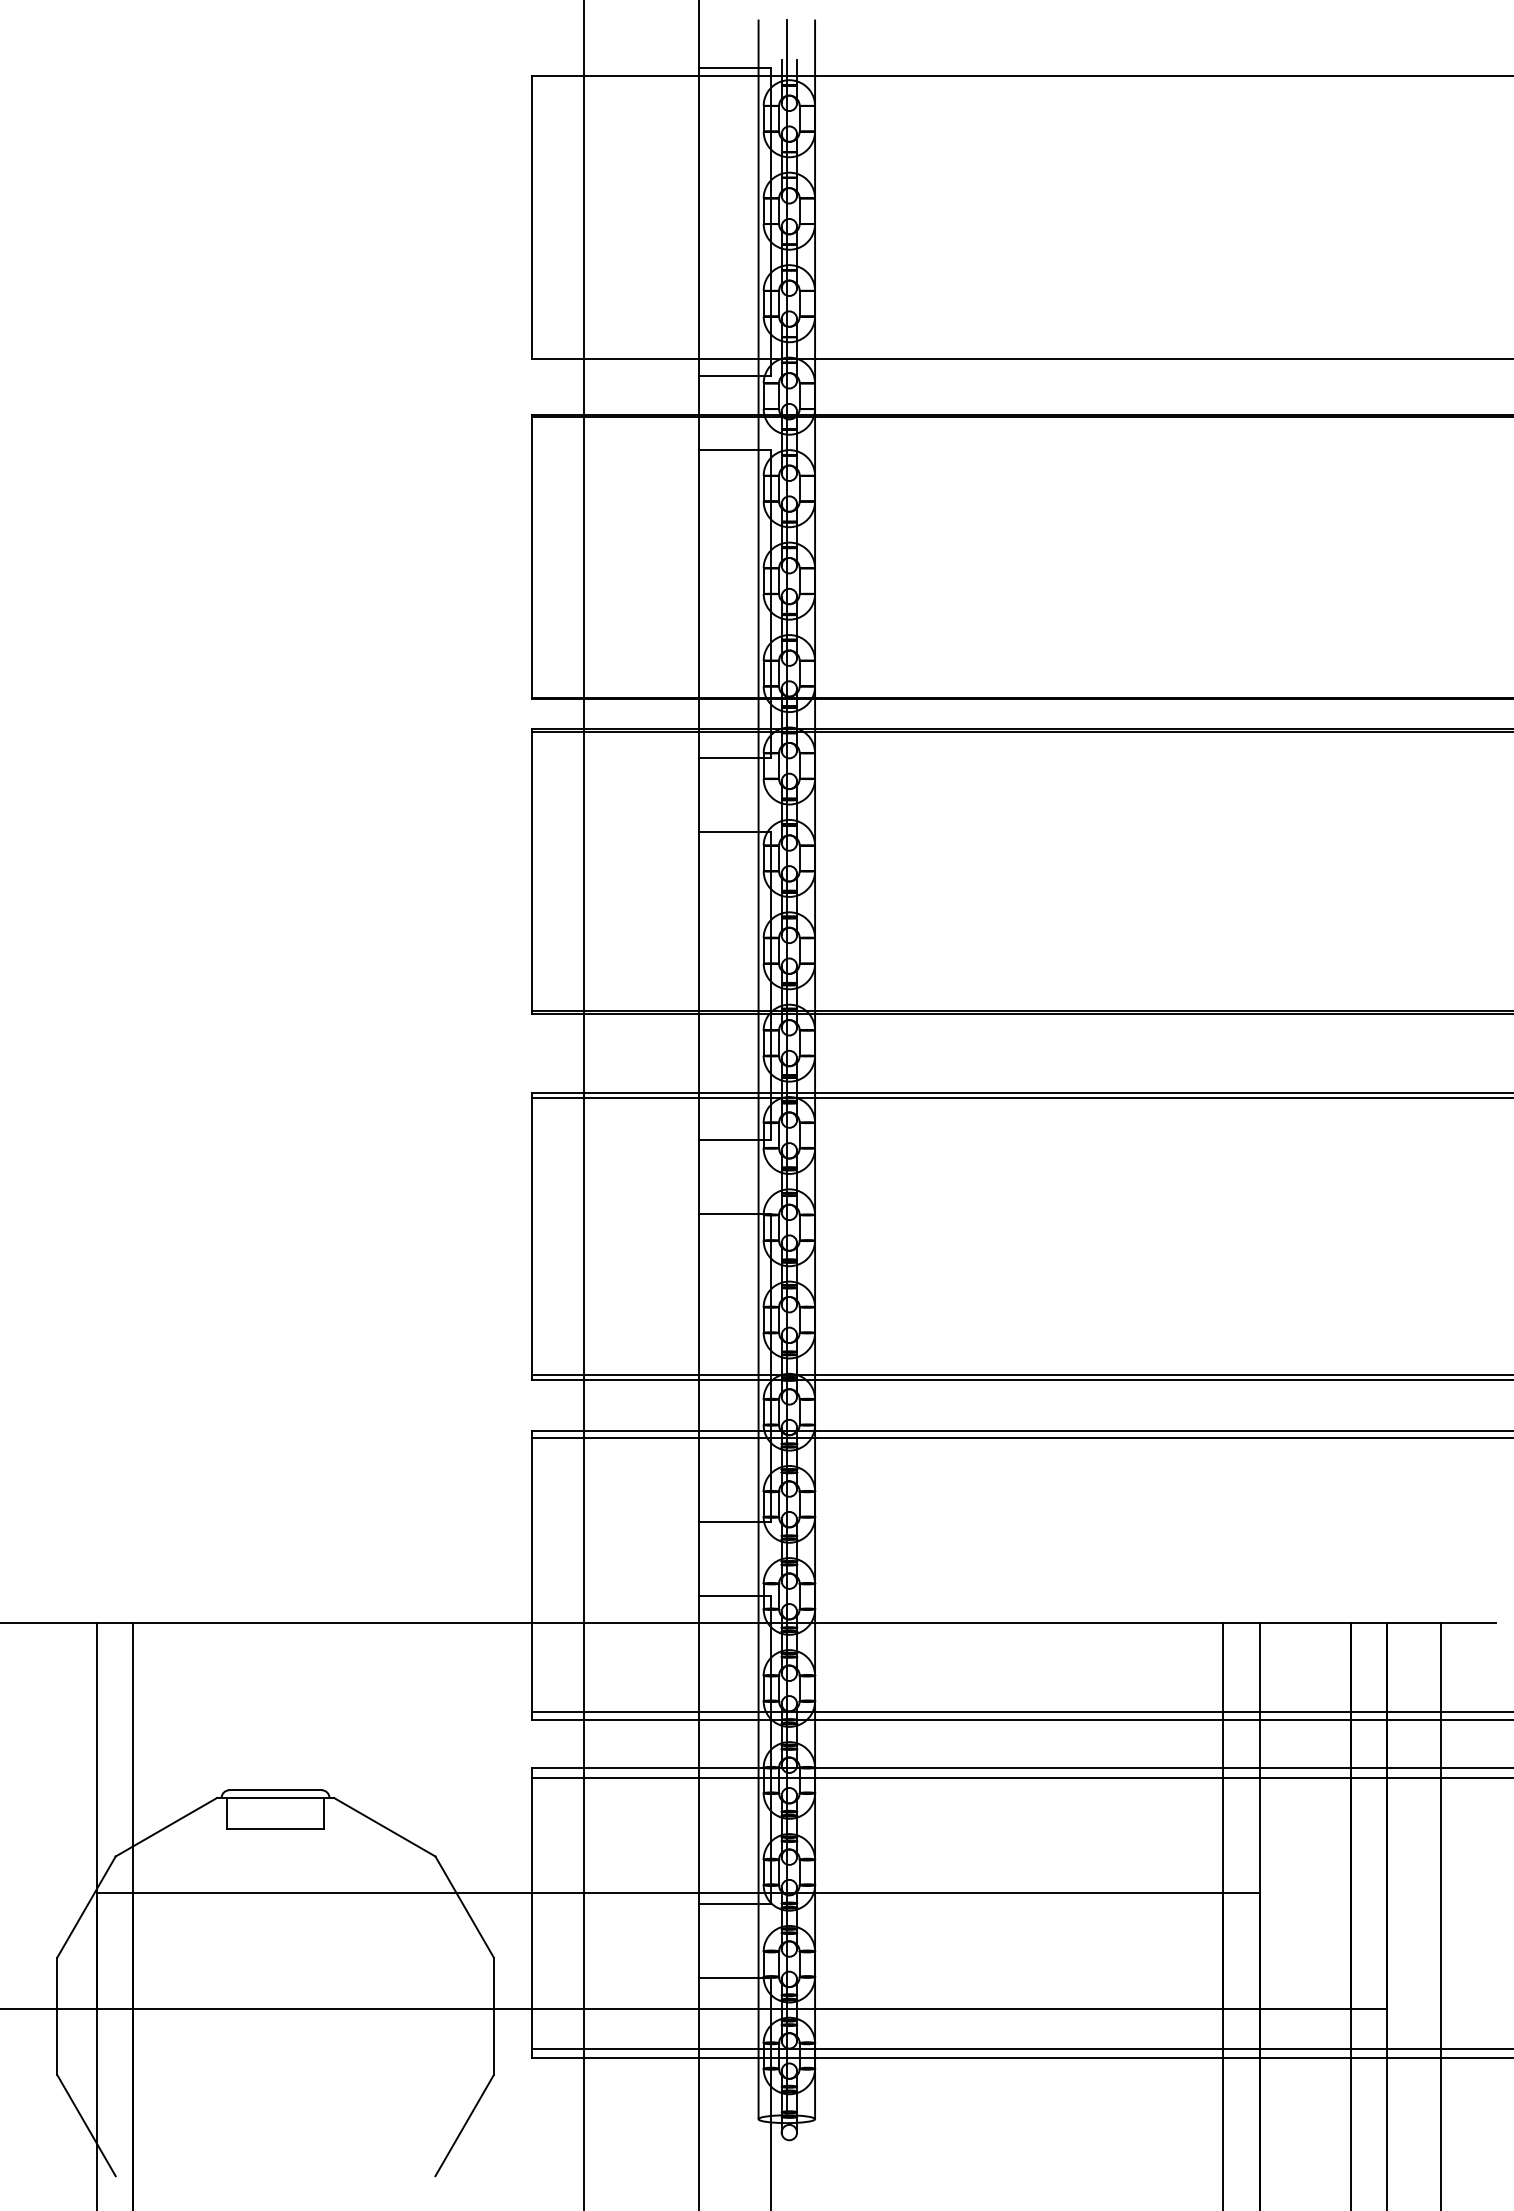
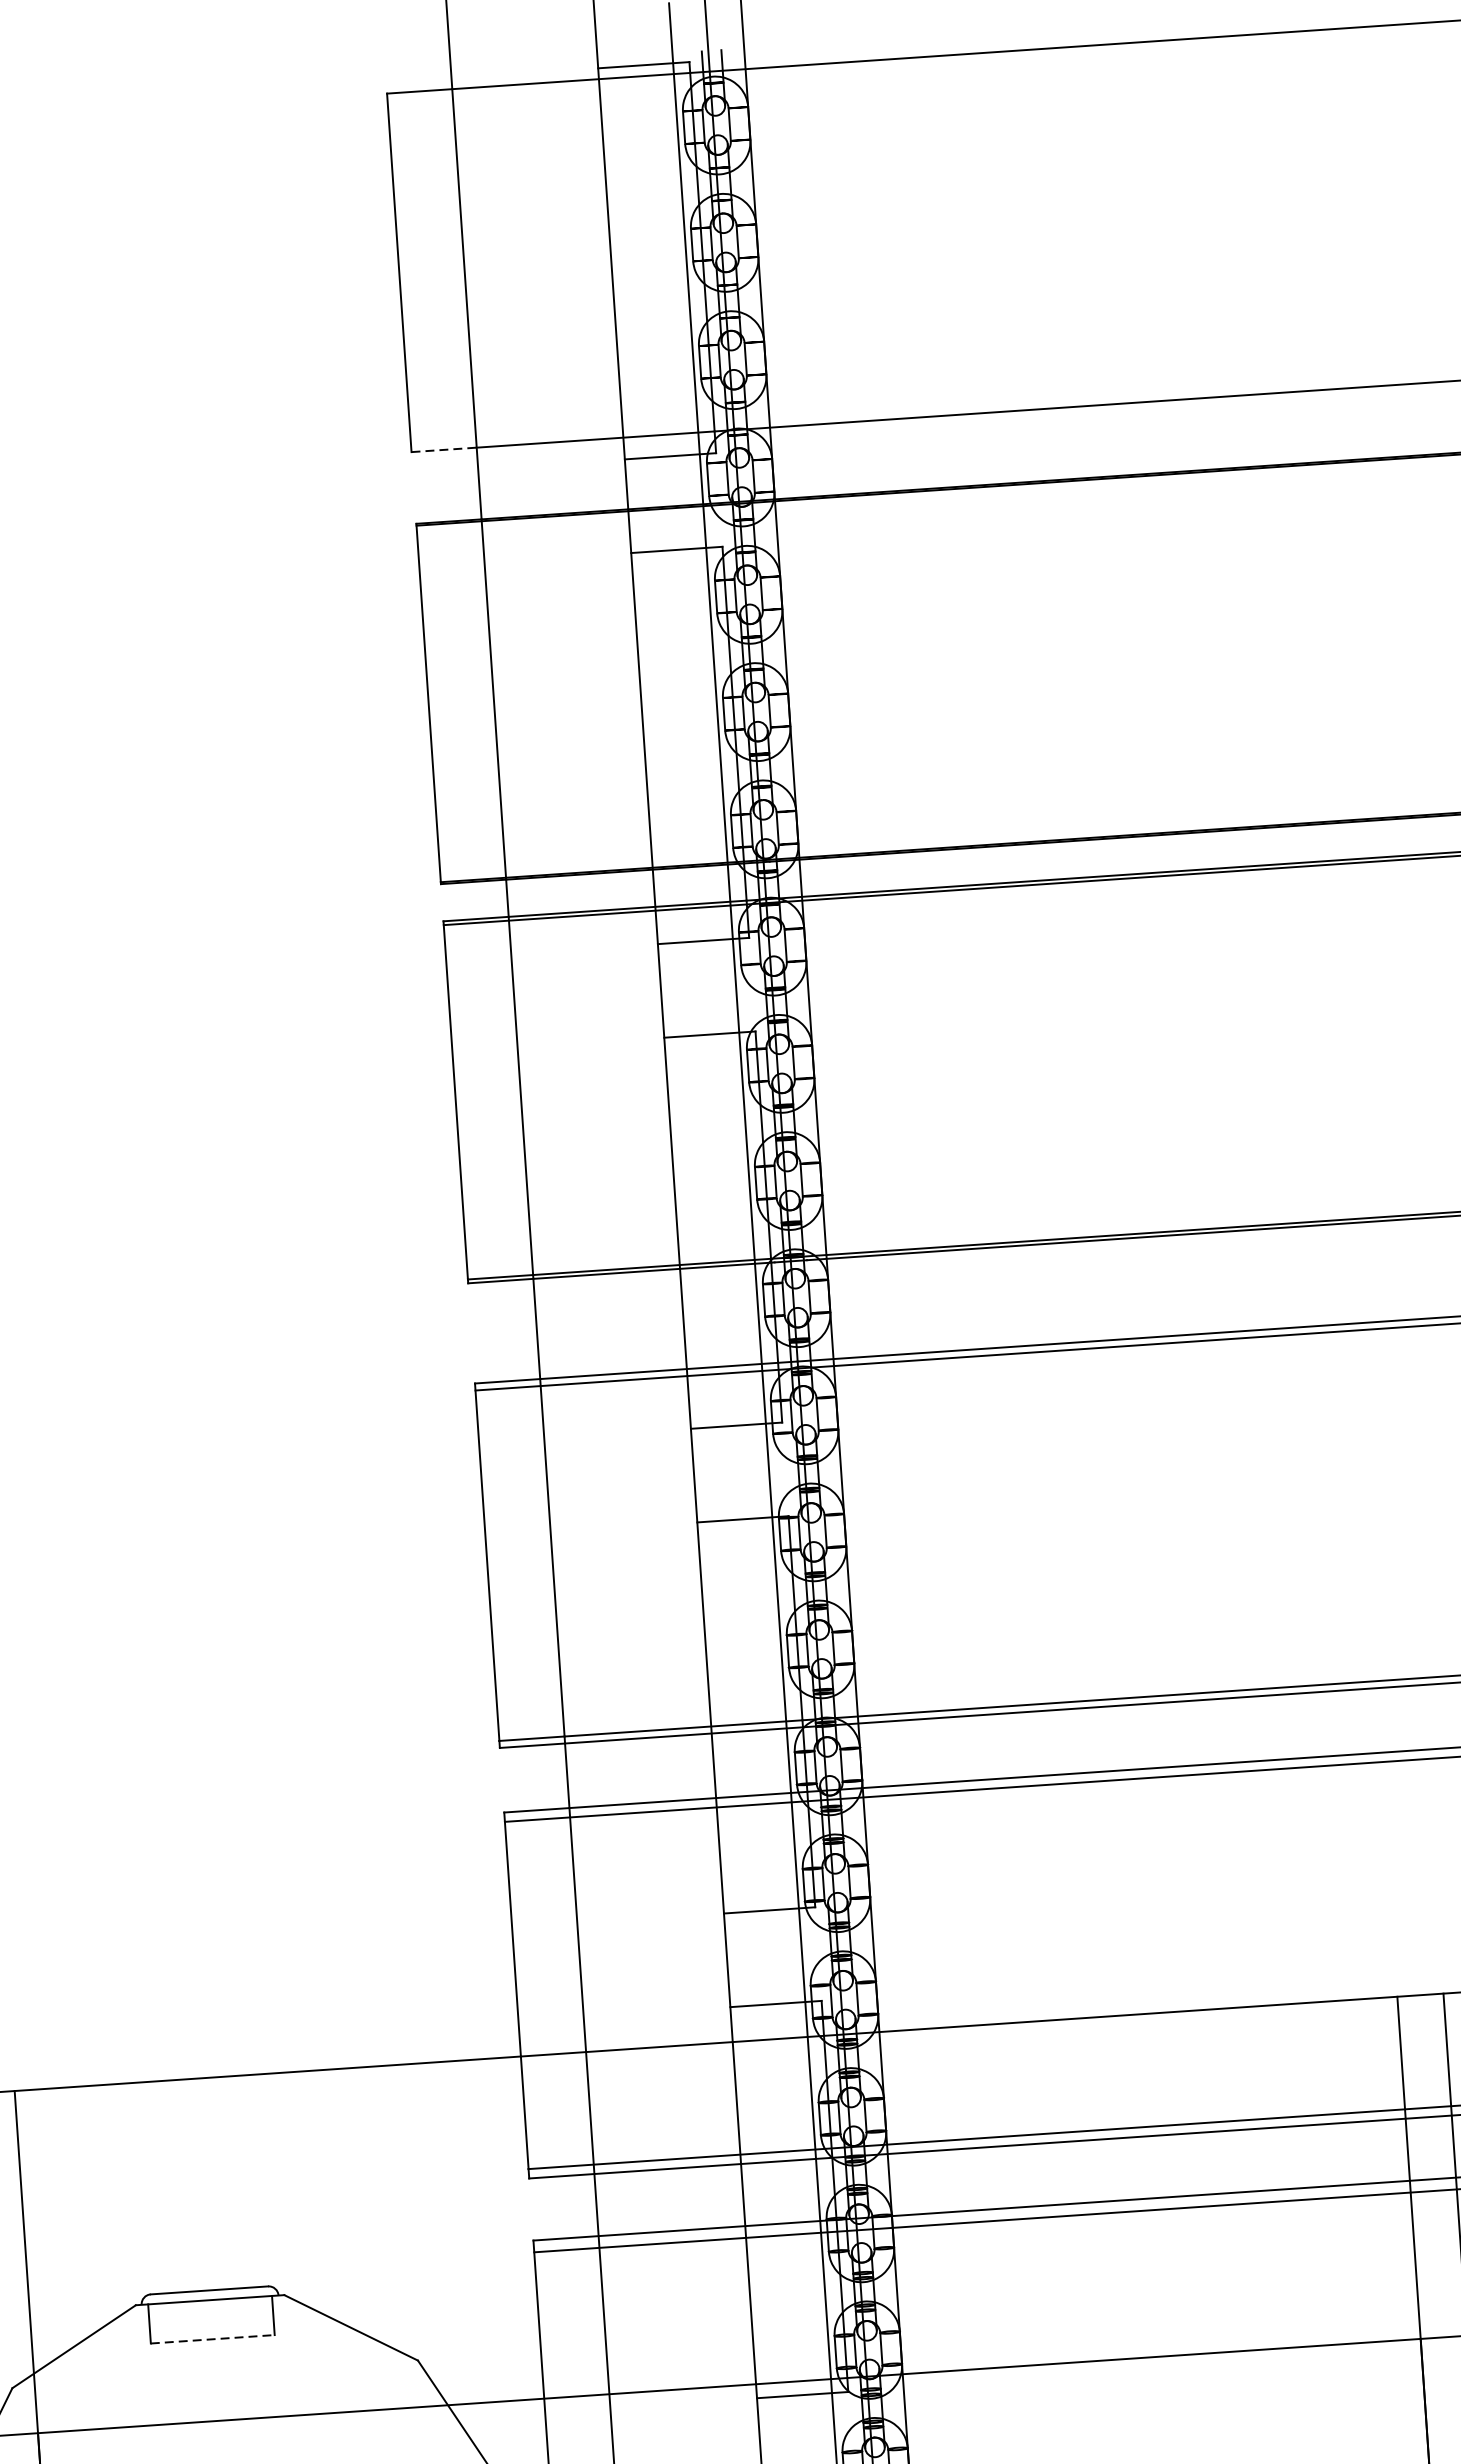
line: (558, 358) -> (444, 449), solid -> dashed
line: (275, 1828) -> (212, 2338), solid -> dashed

